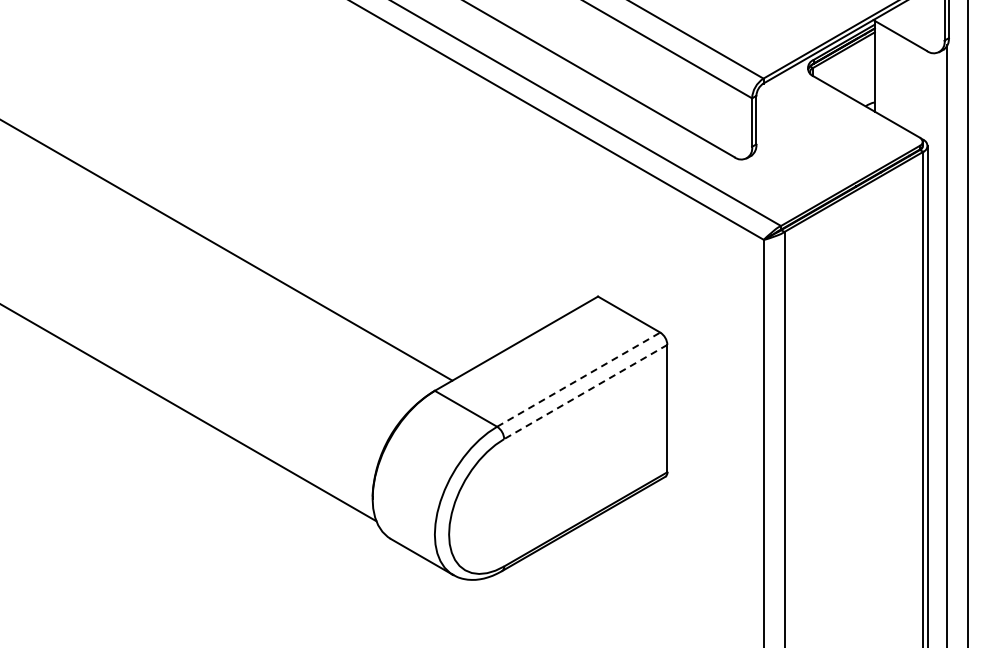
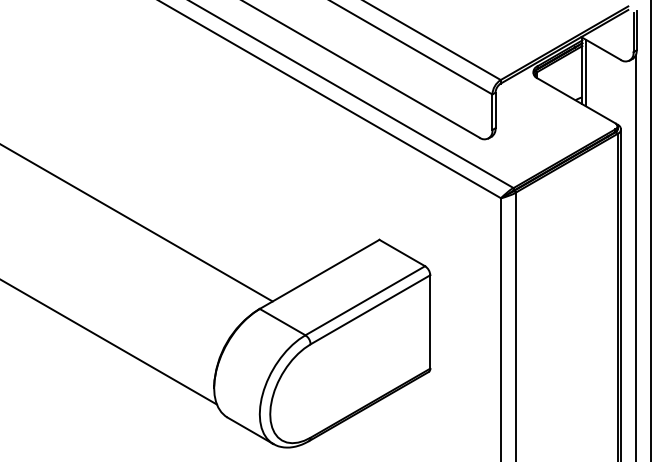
line: (879, 68) -> (585, 72), added
line: (579, 379) -> (365, 300), dashed -> solid
line: (585, 392) -> (370, 310), dashed -> solid

